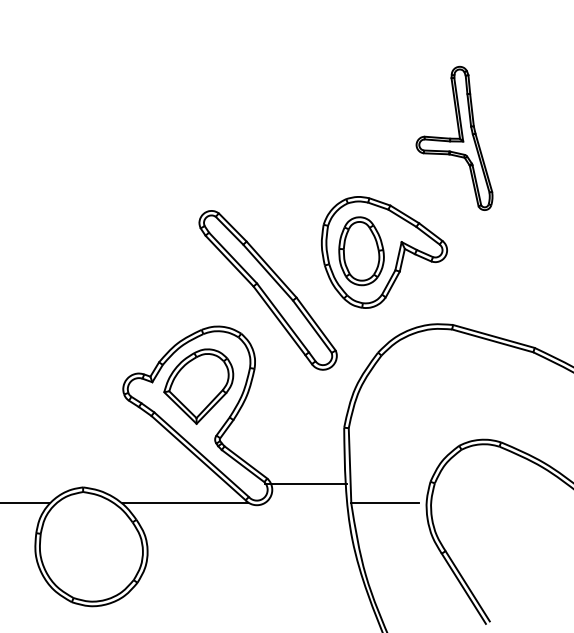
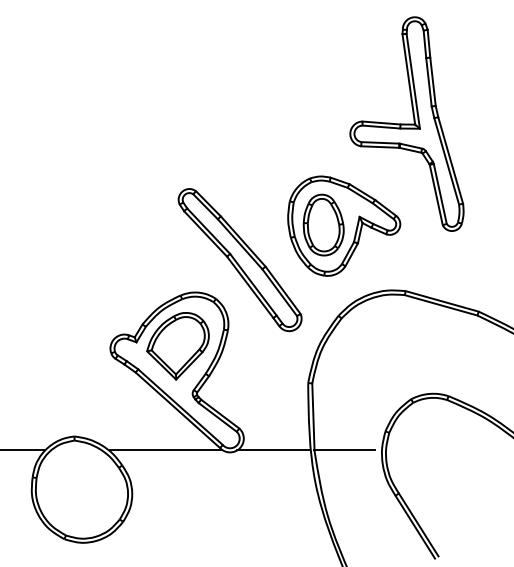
part: (454, 138) -> (406, 124), size x1.67
line: (305, 483) -> (273, 449), moved

